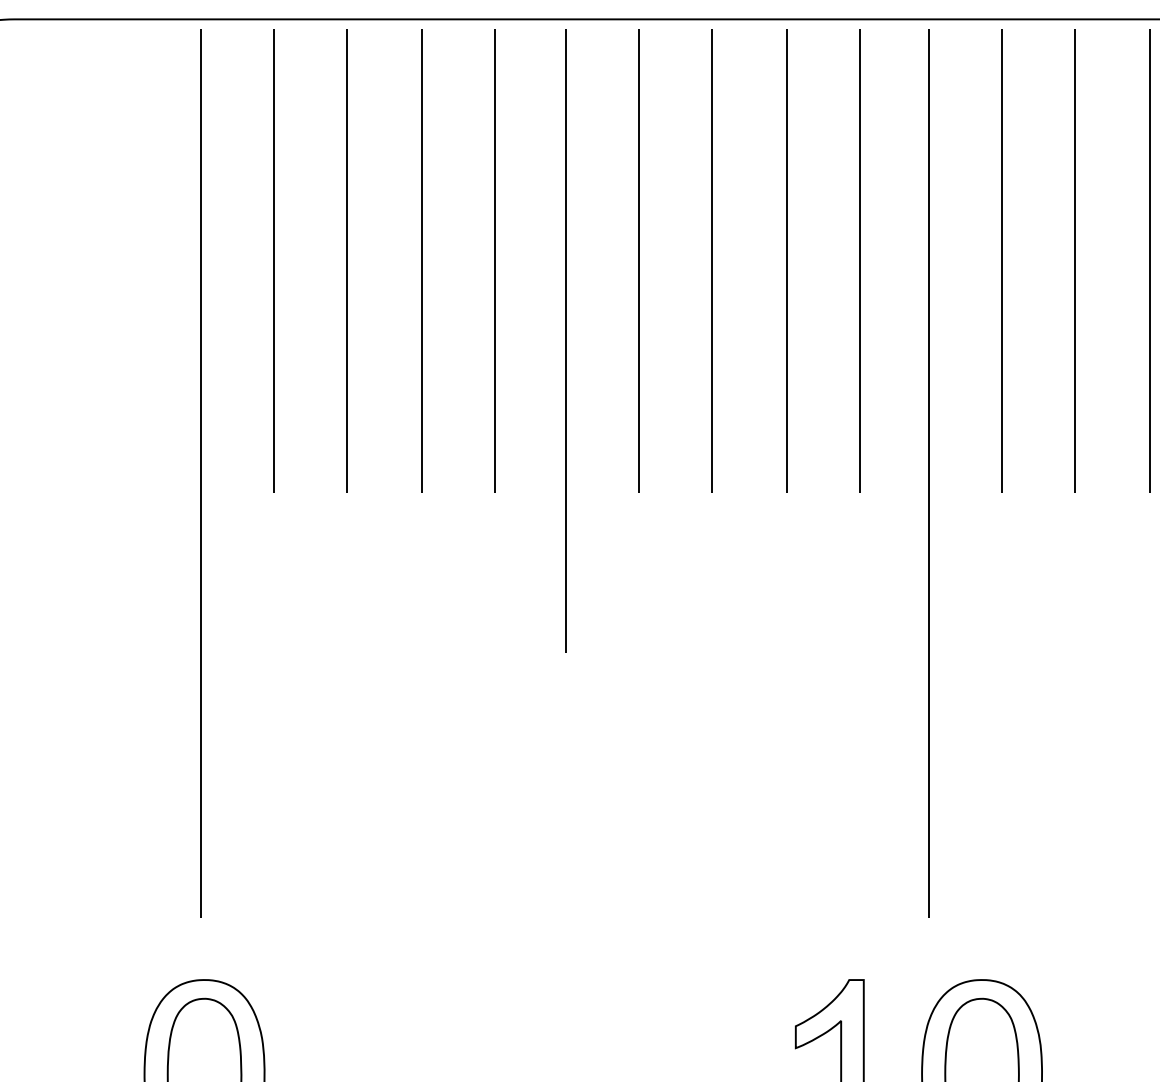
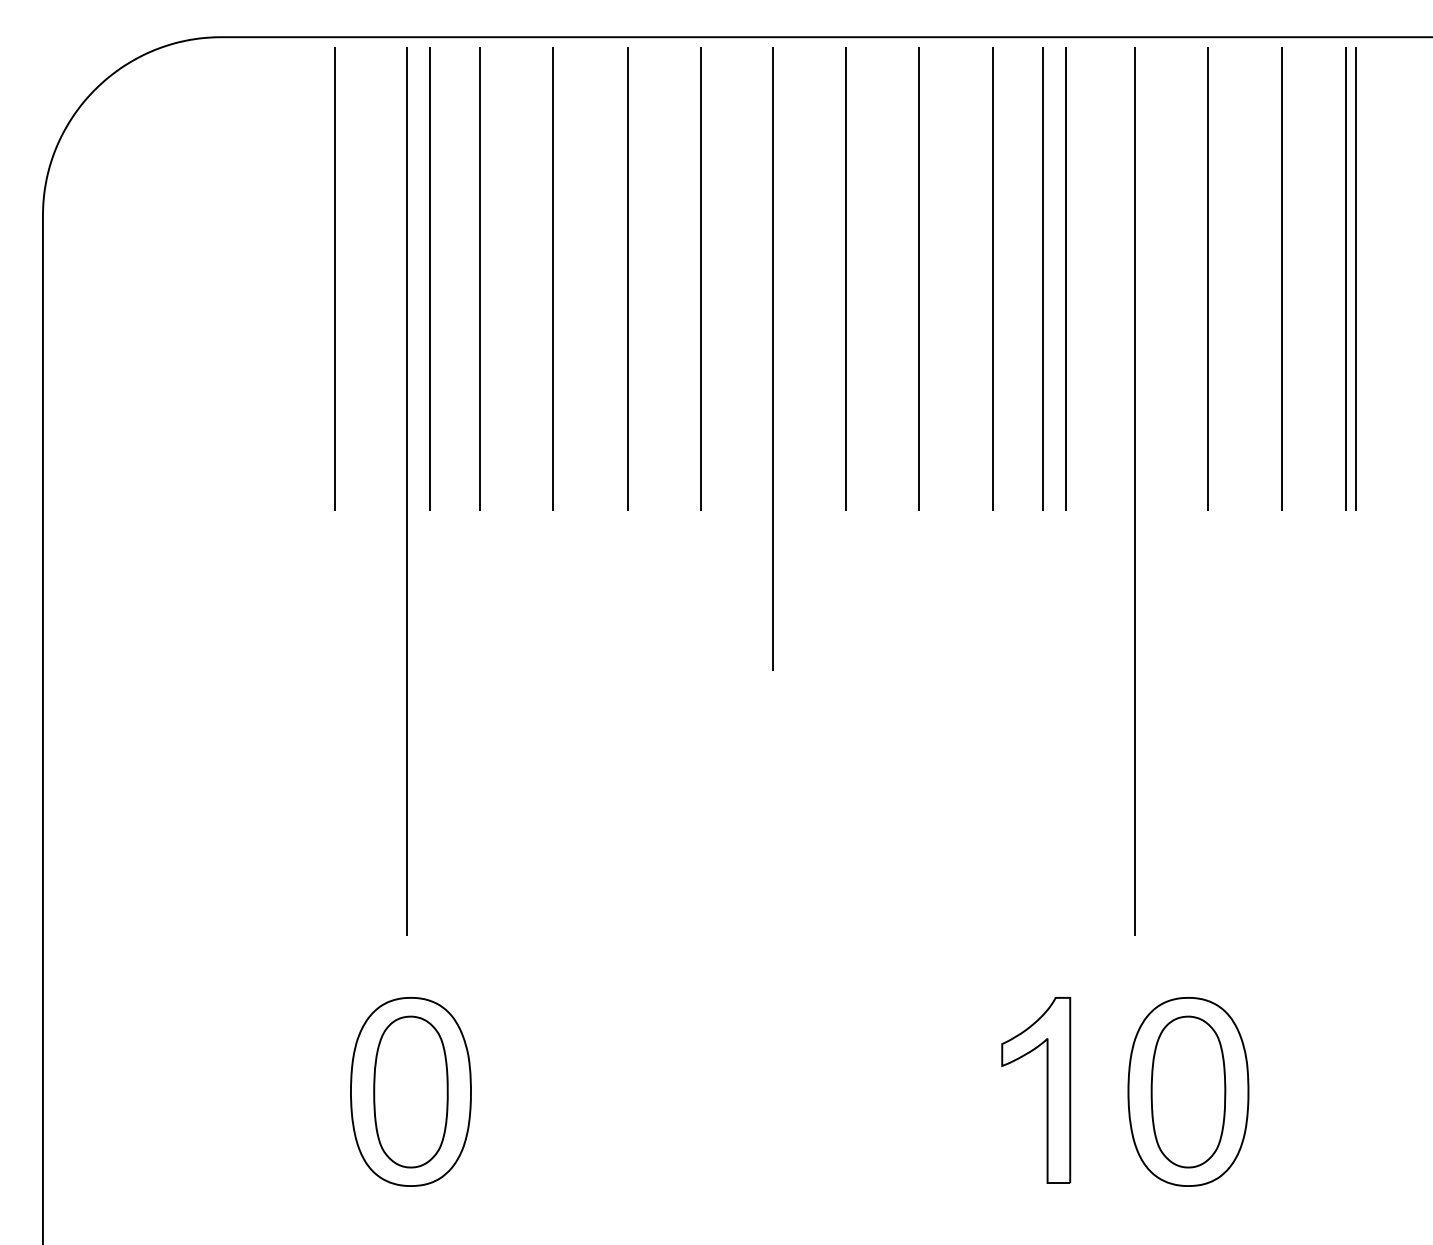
line: (128, 260) -> (334, 278), added
line: (223, 260) -> (429, 278), added
line: (836, 260) -> (1042, 278), added
line: (1139, 260) -> (1345, 278), added

